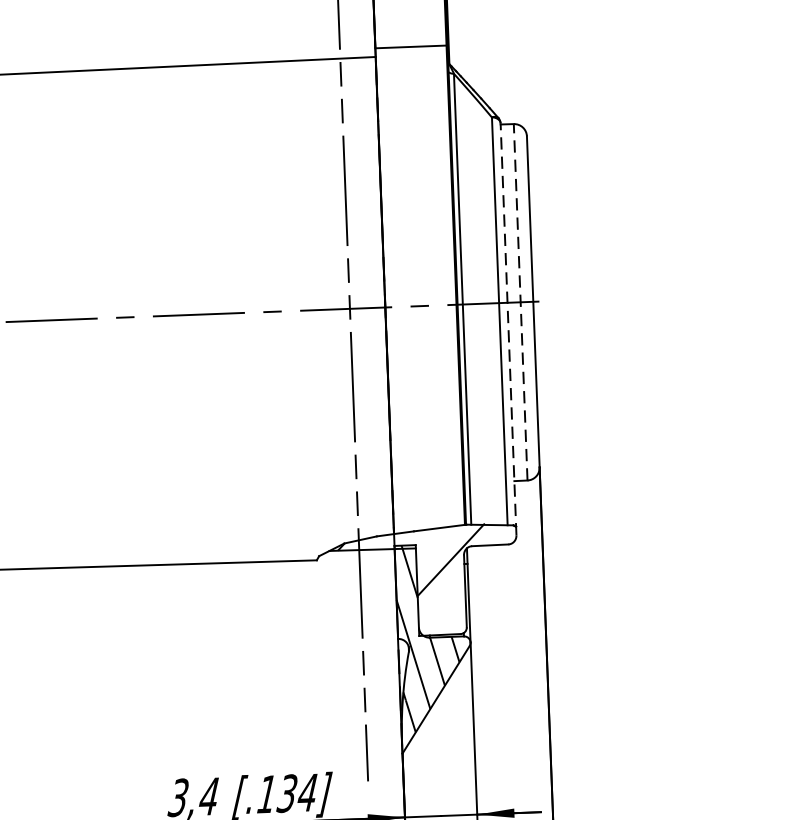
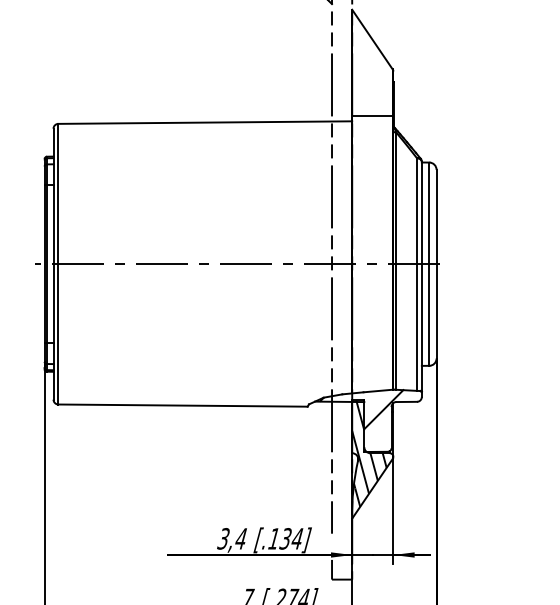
line: (520, 302) -> (429, 264), dashed -> solid
line: (507, 327) -> (421, 278), dashed -> solid

